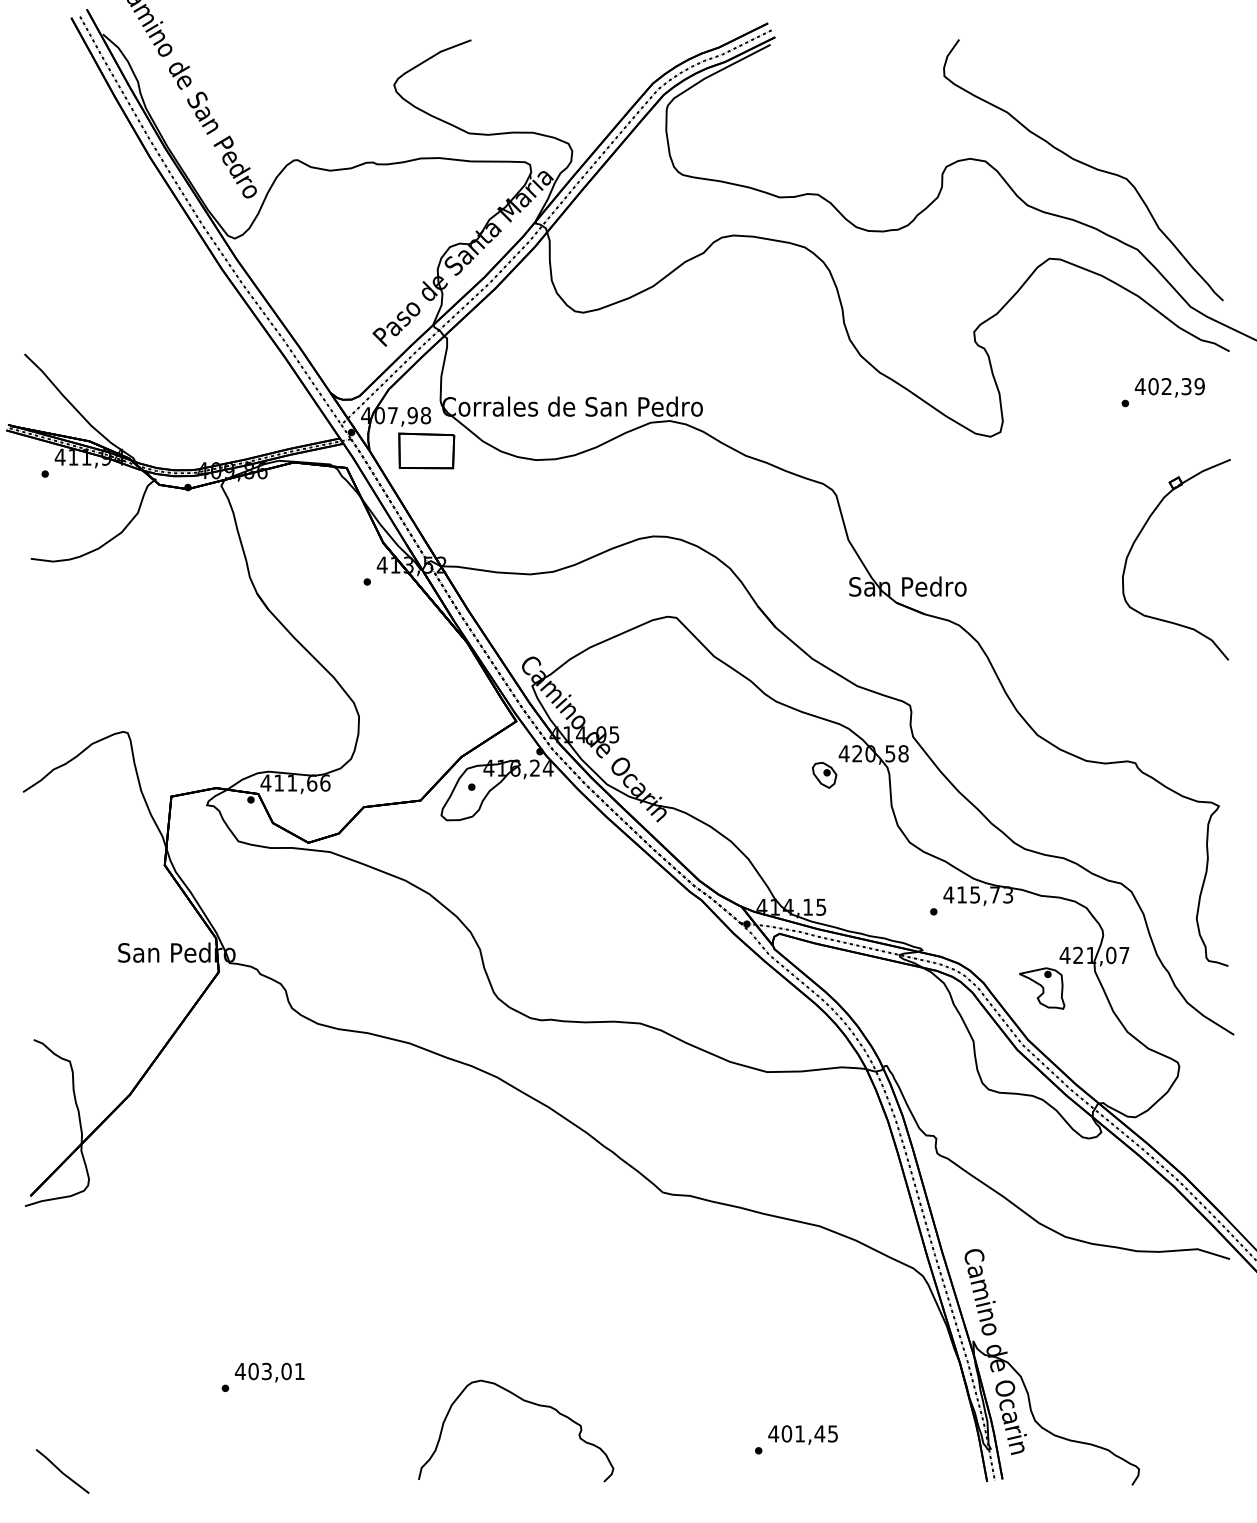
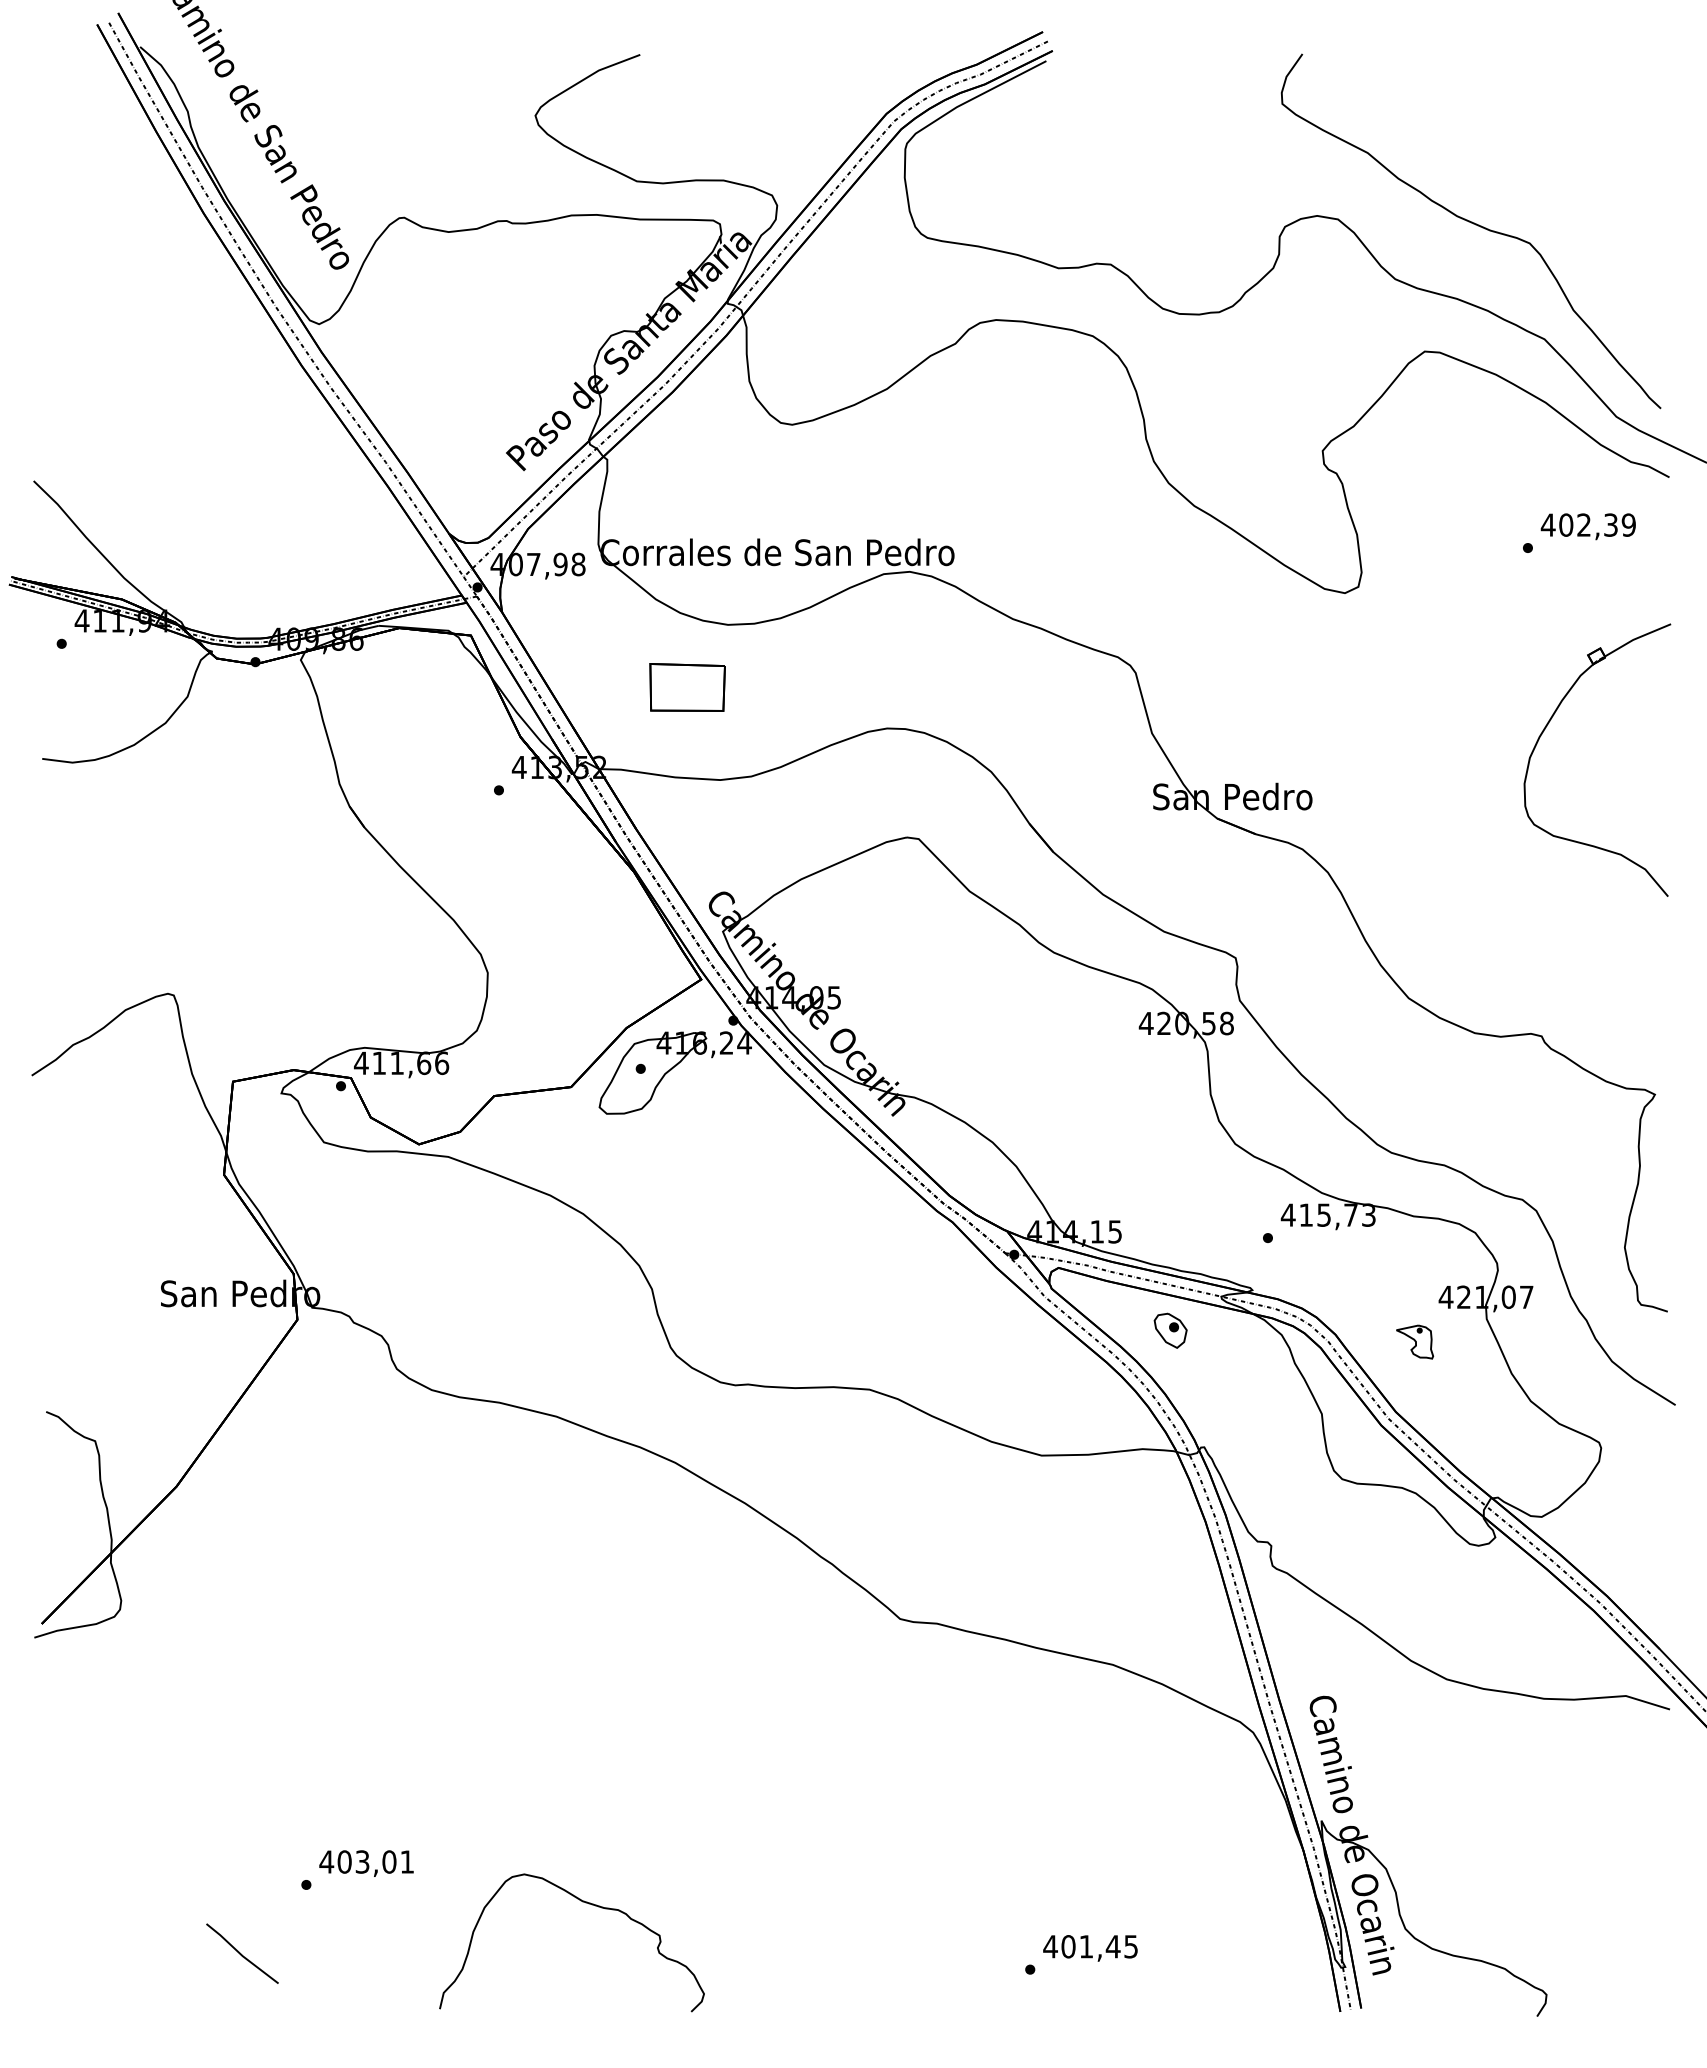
part: (426, 450) -> (687, 687), moved
part: (824, 775) -> (1170, 1330), moved
part: (1041, 988) -> (1414, 1341), size x0.6
curve: (526, 1402) -> (585, 1903), moved
line: (61, 1471) -> (241, 1953), moved

